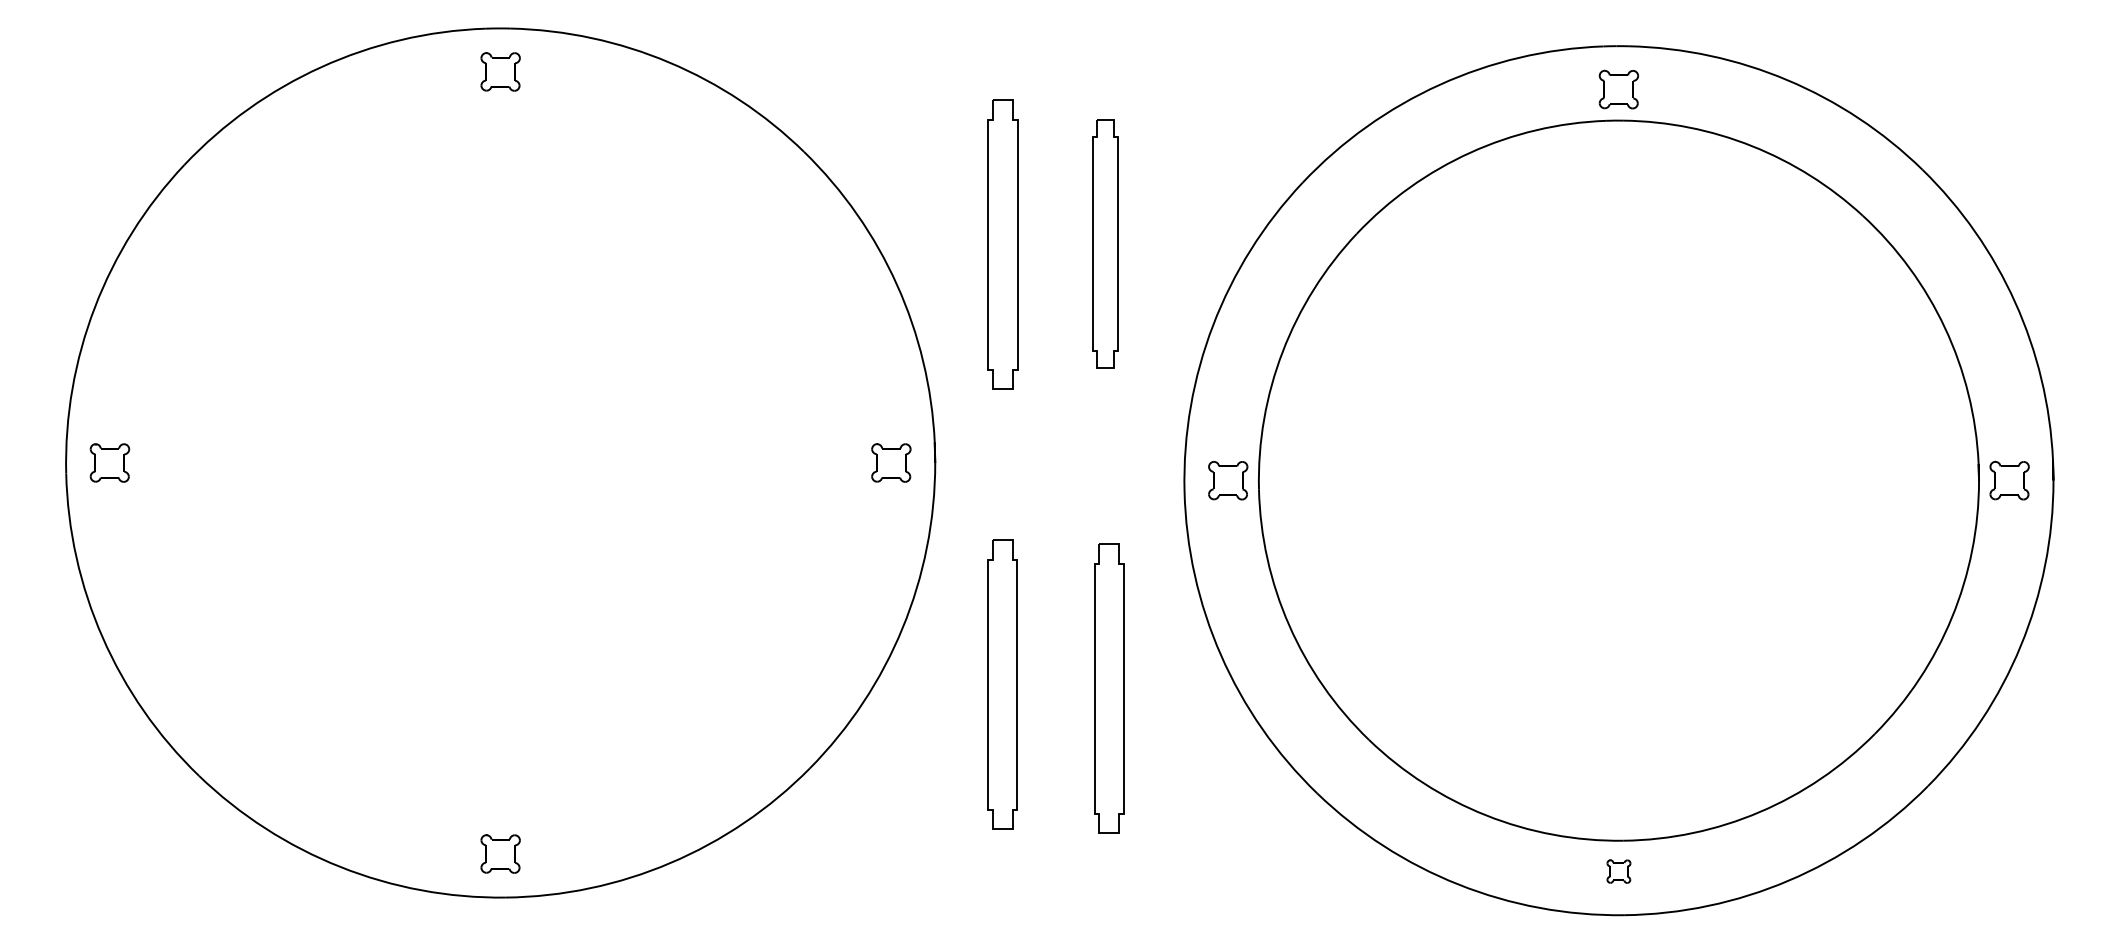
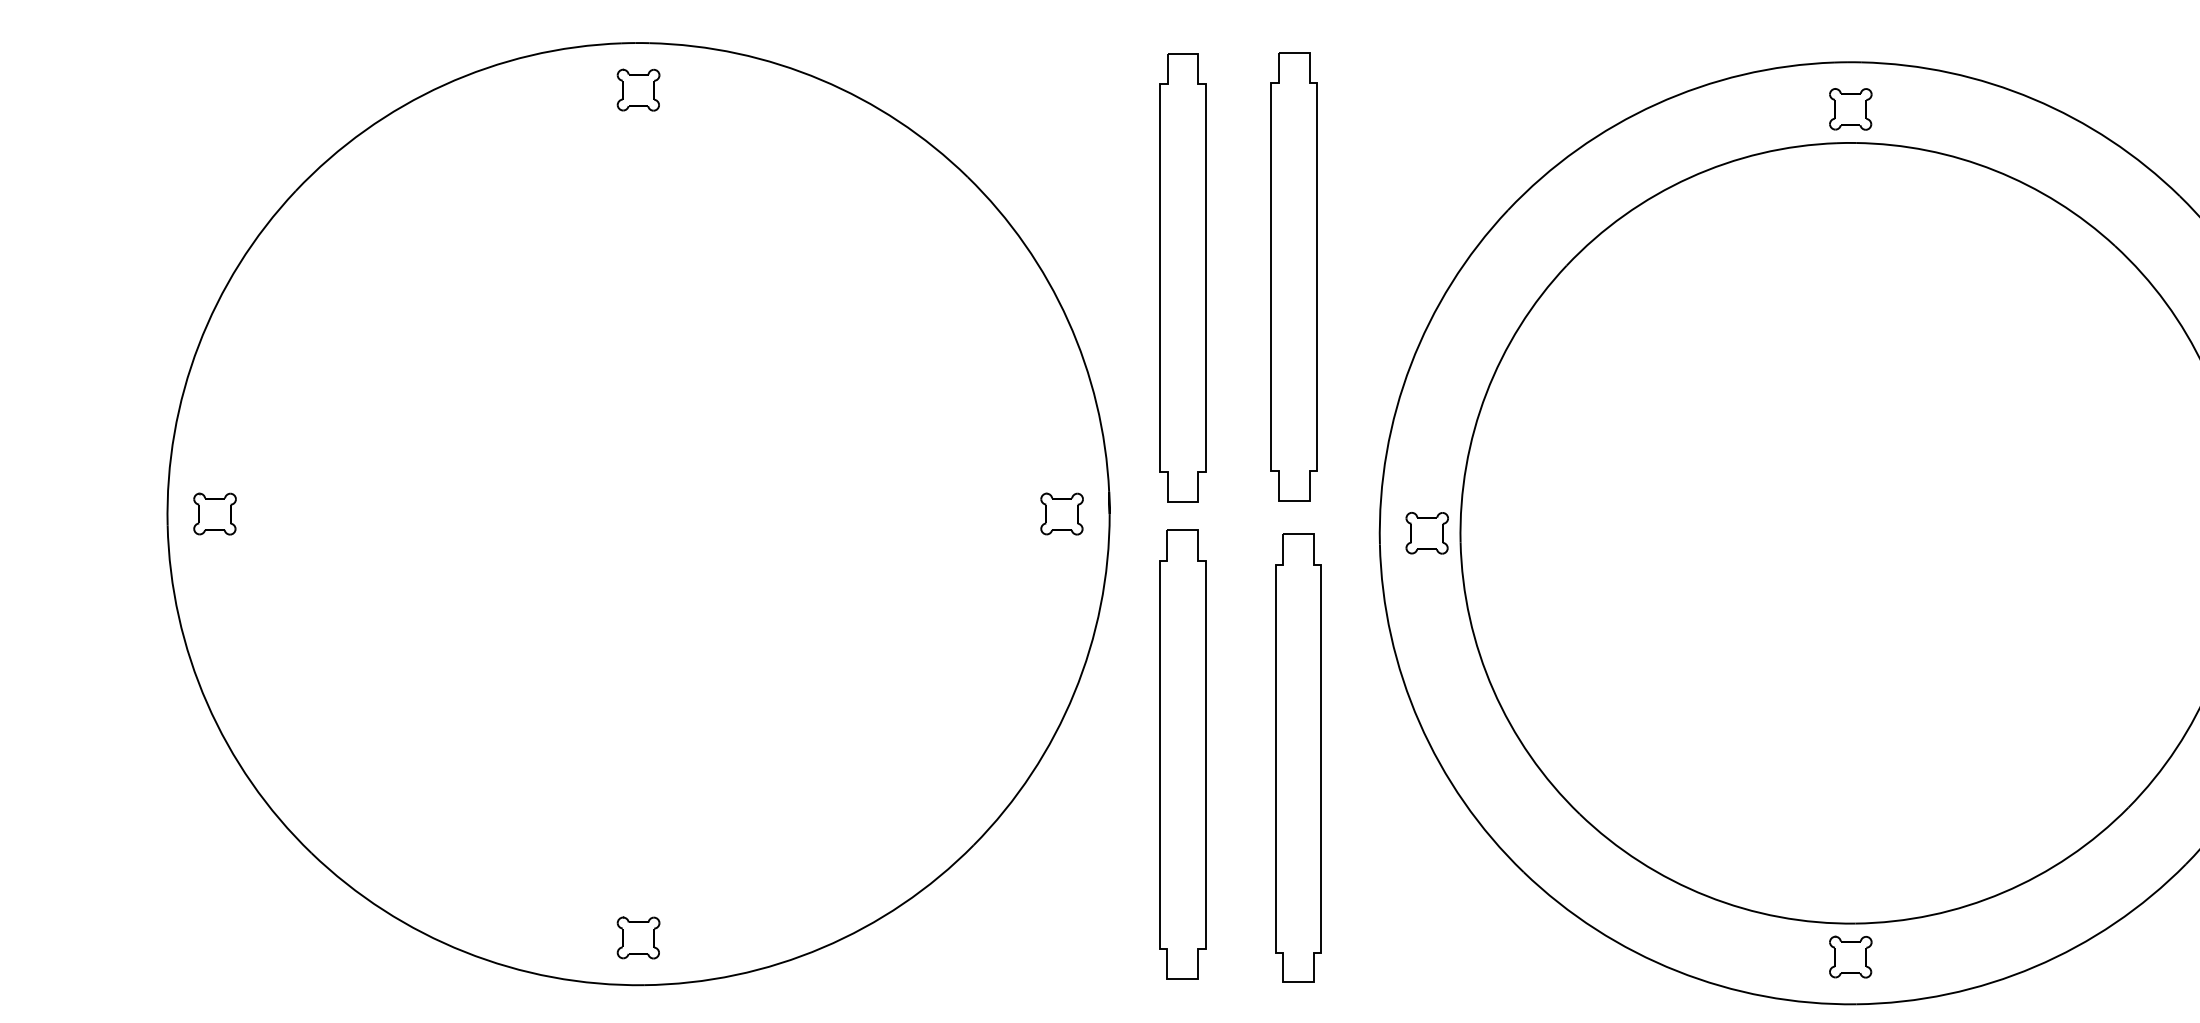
part: (1104, 243) -> (1293, 276), size x1.67
part: (1002, 244) -> (1182, 277), size x1.43
part: (1002, 684) -> (1182, 754), size x1.43
part: (1108, 688) -> (1297, 758), size x1.43
part: (1618, 871) -> (1850, 956), size x1.67

